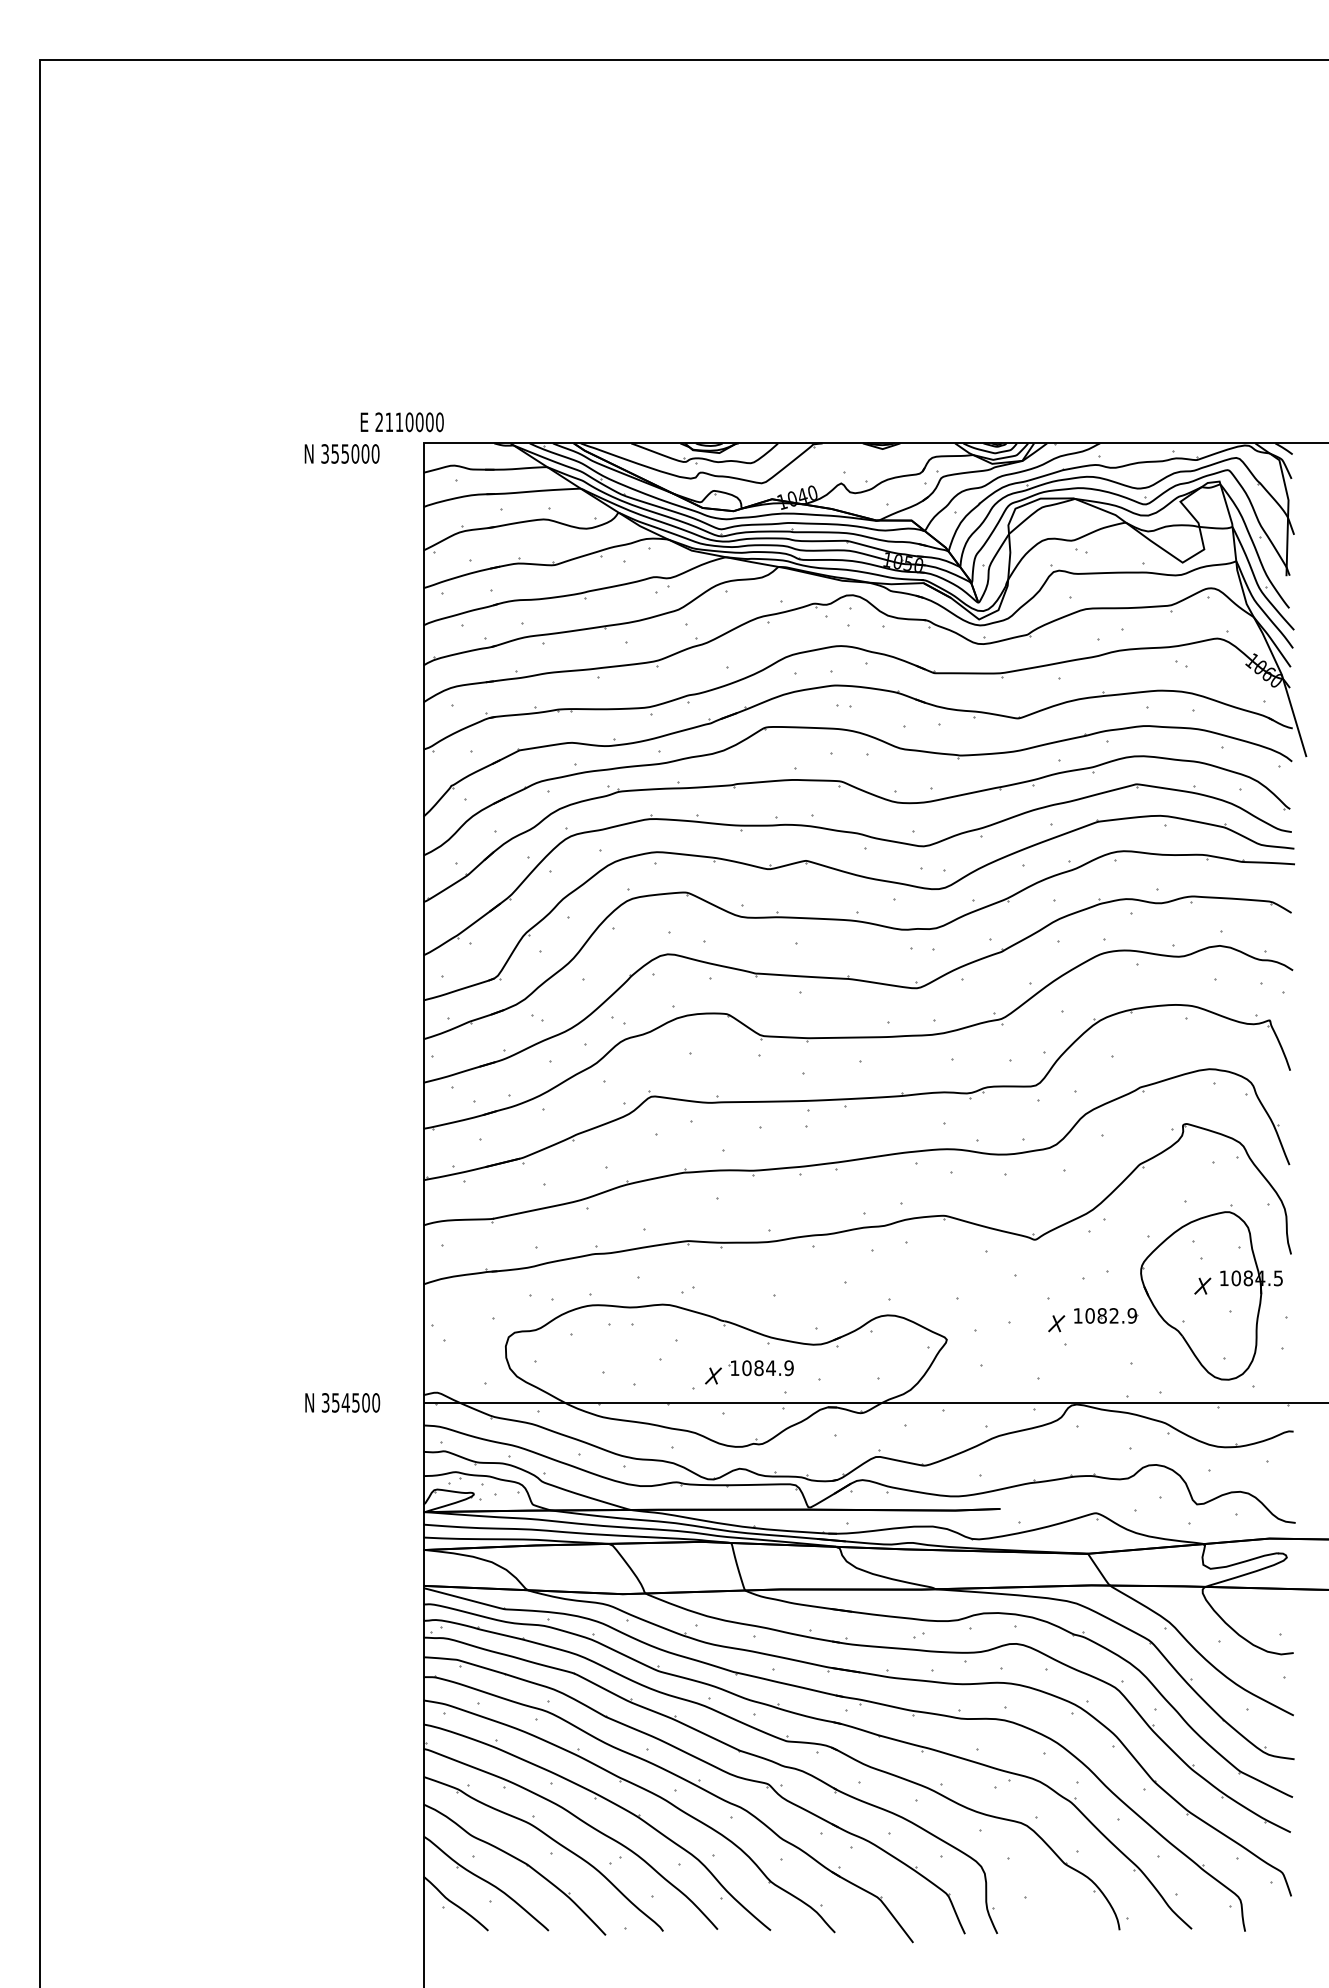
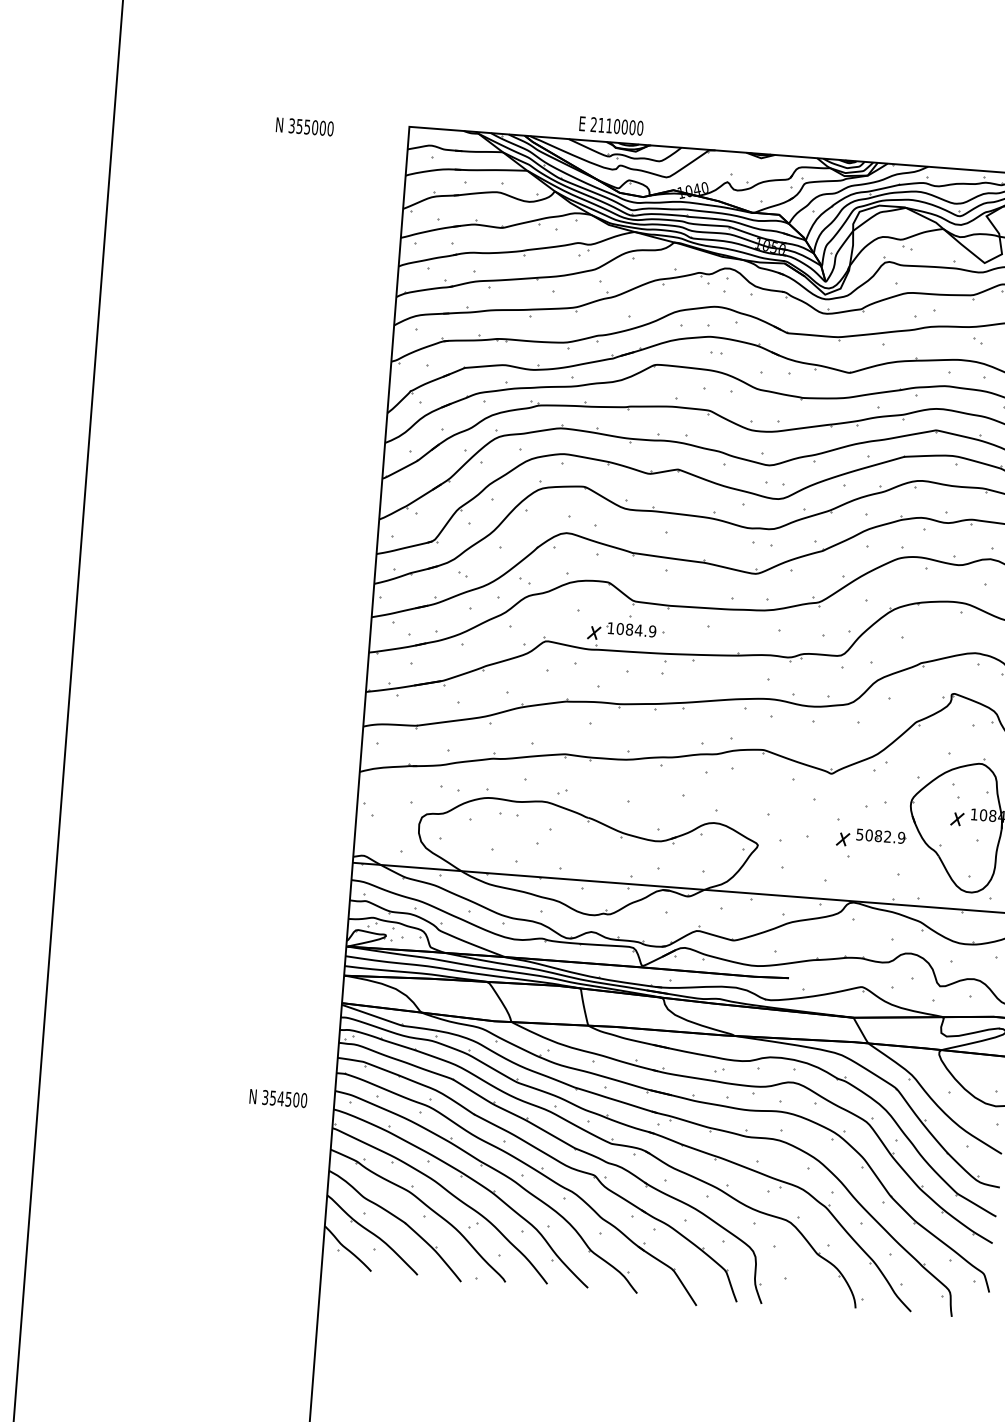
text: (401, 422) -> (610, 126), moved
text: (341, 453) -> (304, 126), moved
text: (1077, 1315) -> (859, 834), 1082.9 -> 5082.9
part: (749, 1372) -> (622, 632), moved
text: (342, 1402) -> (278, 1098), moved

